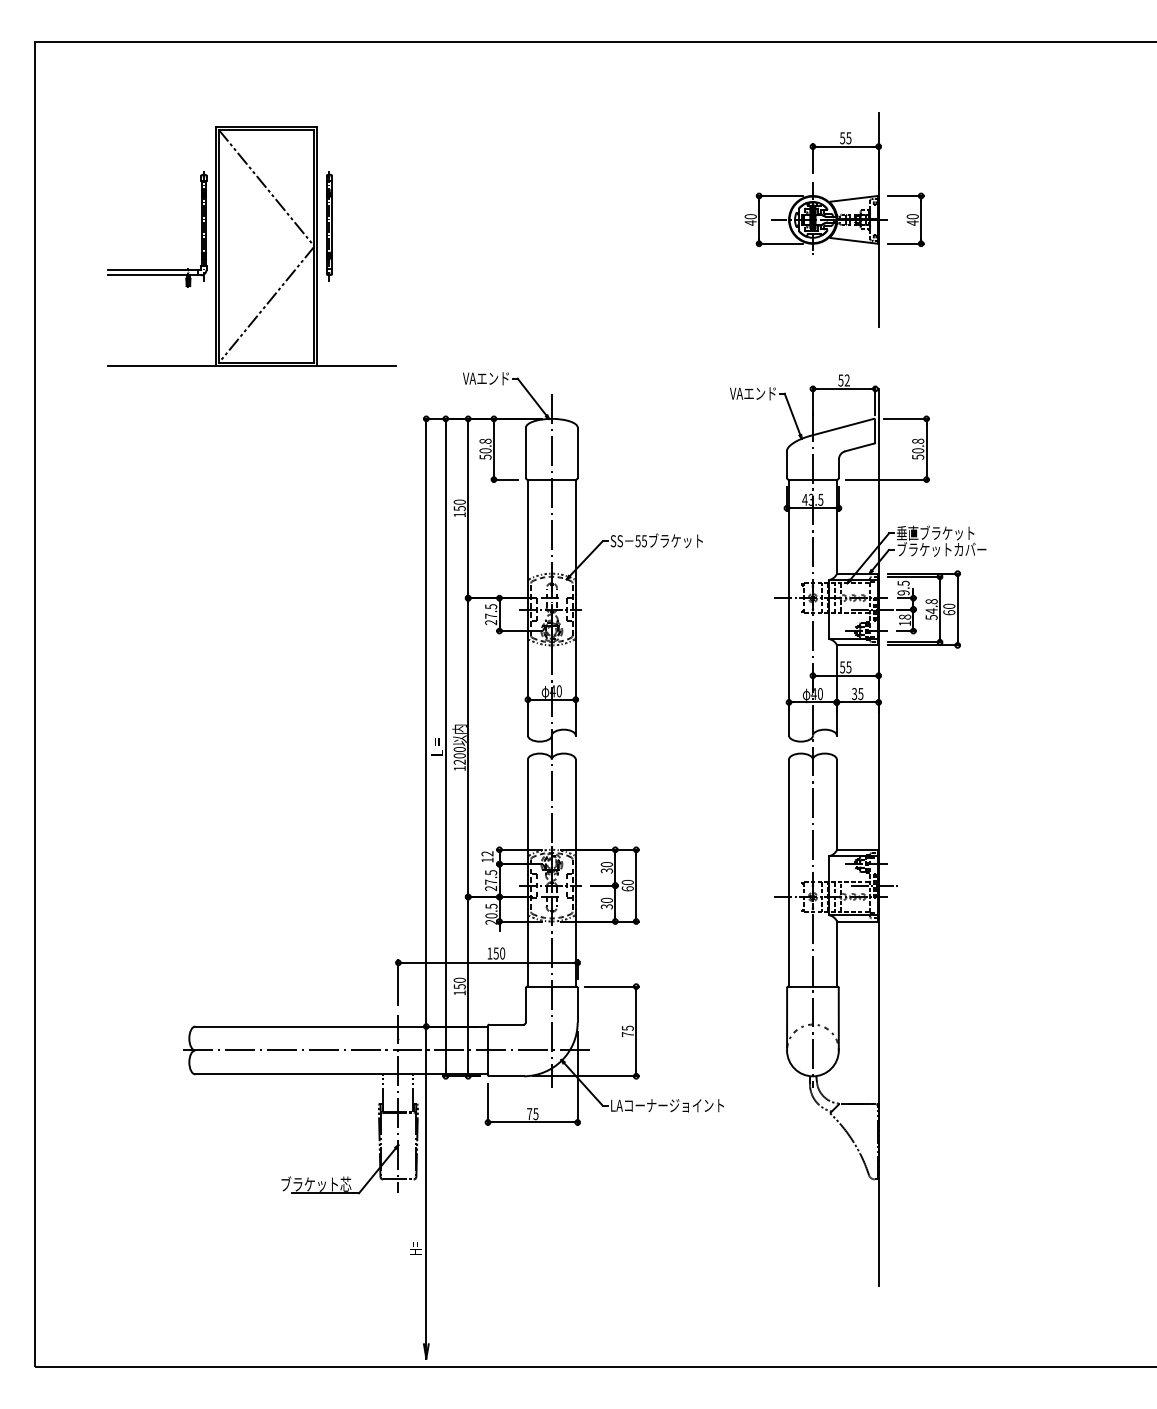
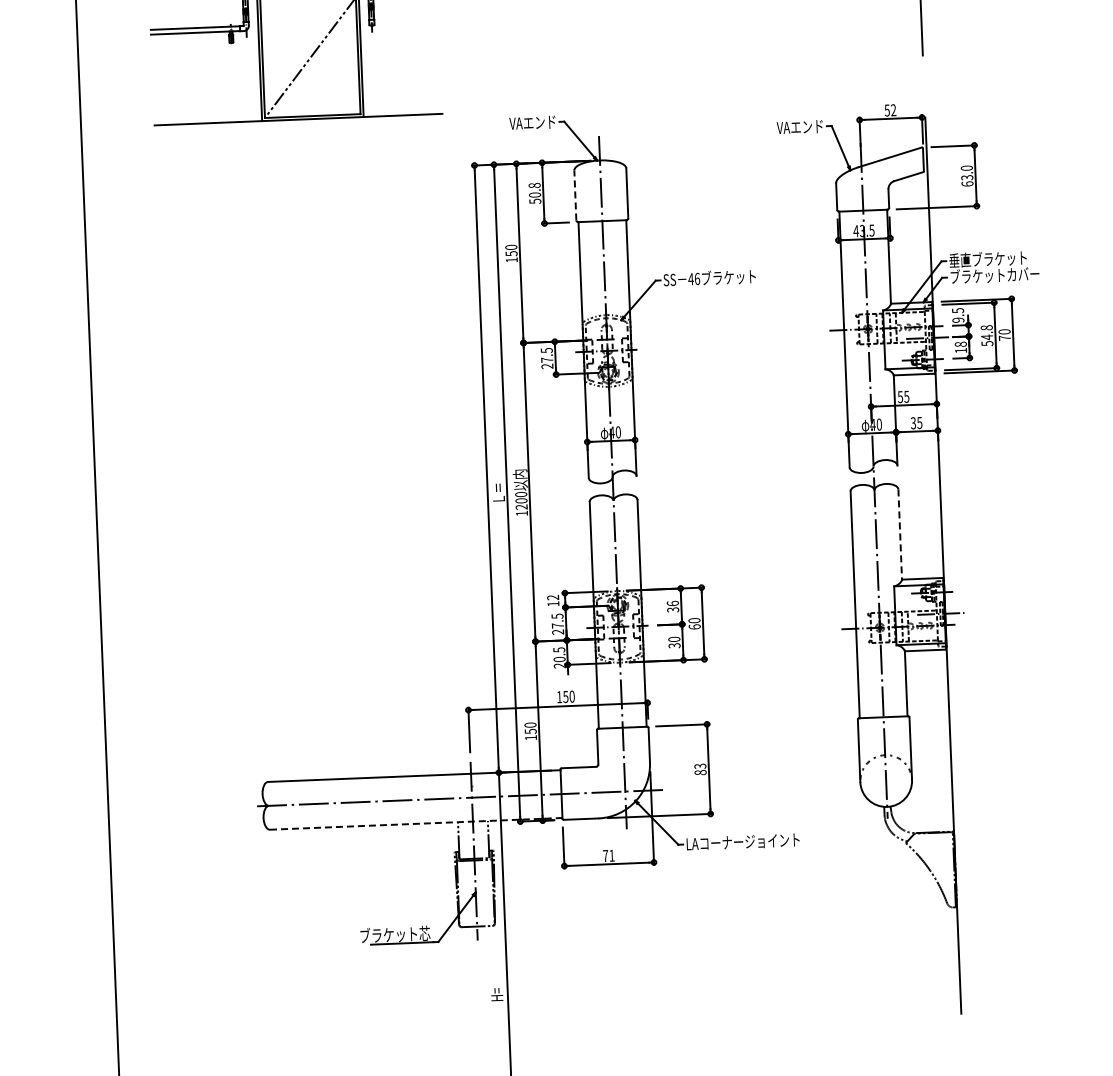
text: (918, 448) -> (967, 175), 50.8 -> 63.0
line: (525, 452) -> (574, 195), solid -> dashed
text: (641, 541) -> (694, 279), 55 -> 46
text: (949, 612) -> (1005, 337), 60 -> 70
line: (836, 805) -> (899, 535), solid -> dashed
text: (606, 864) -> (672, 603), 30 -> 36
text: (627, 1031) -> (700, 769), 75 -> 83
line: (342, 1074) -> (417, 823), solid -> dashed
text: (535, 1114) -> (611, 856), 75 -> 71

